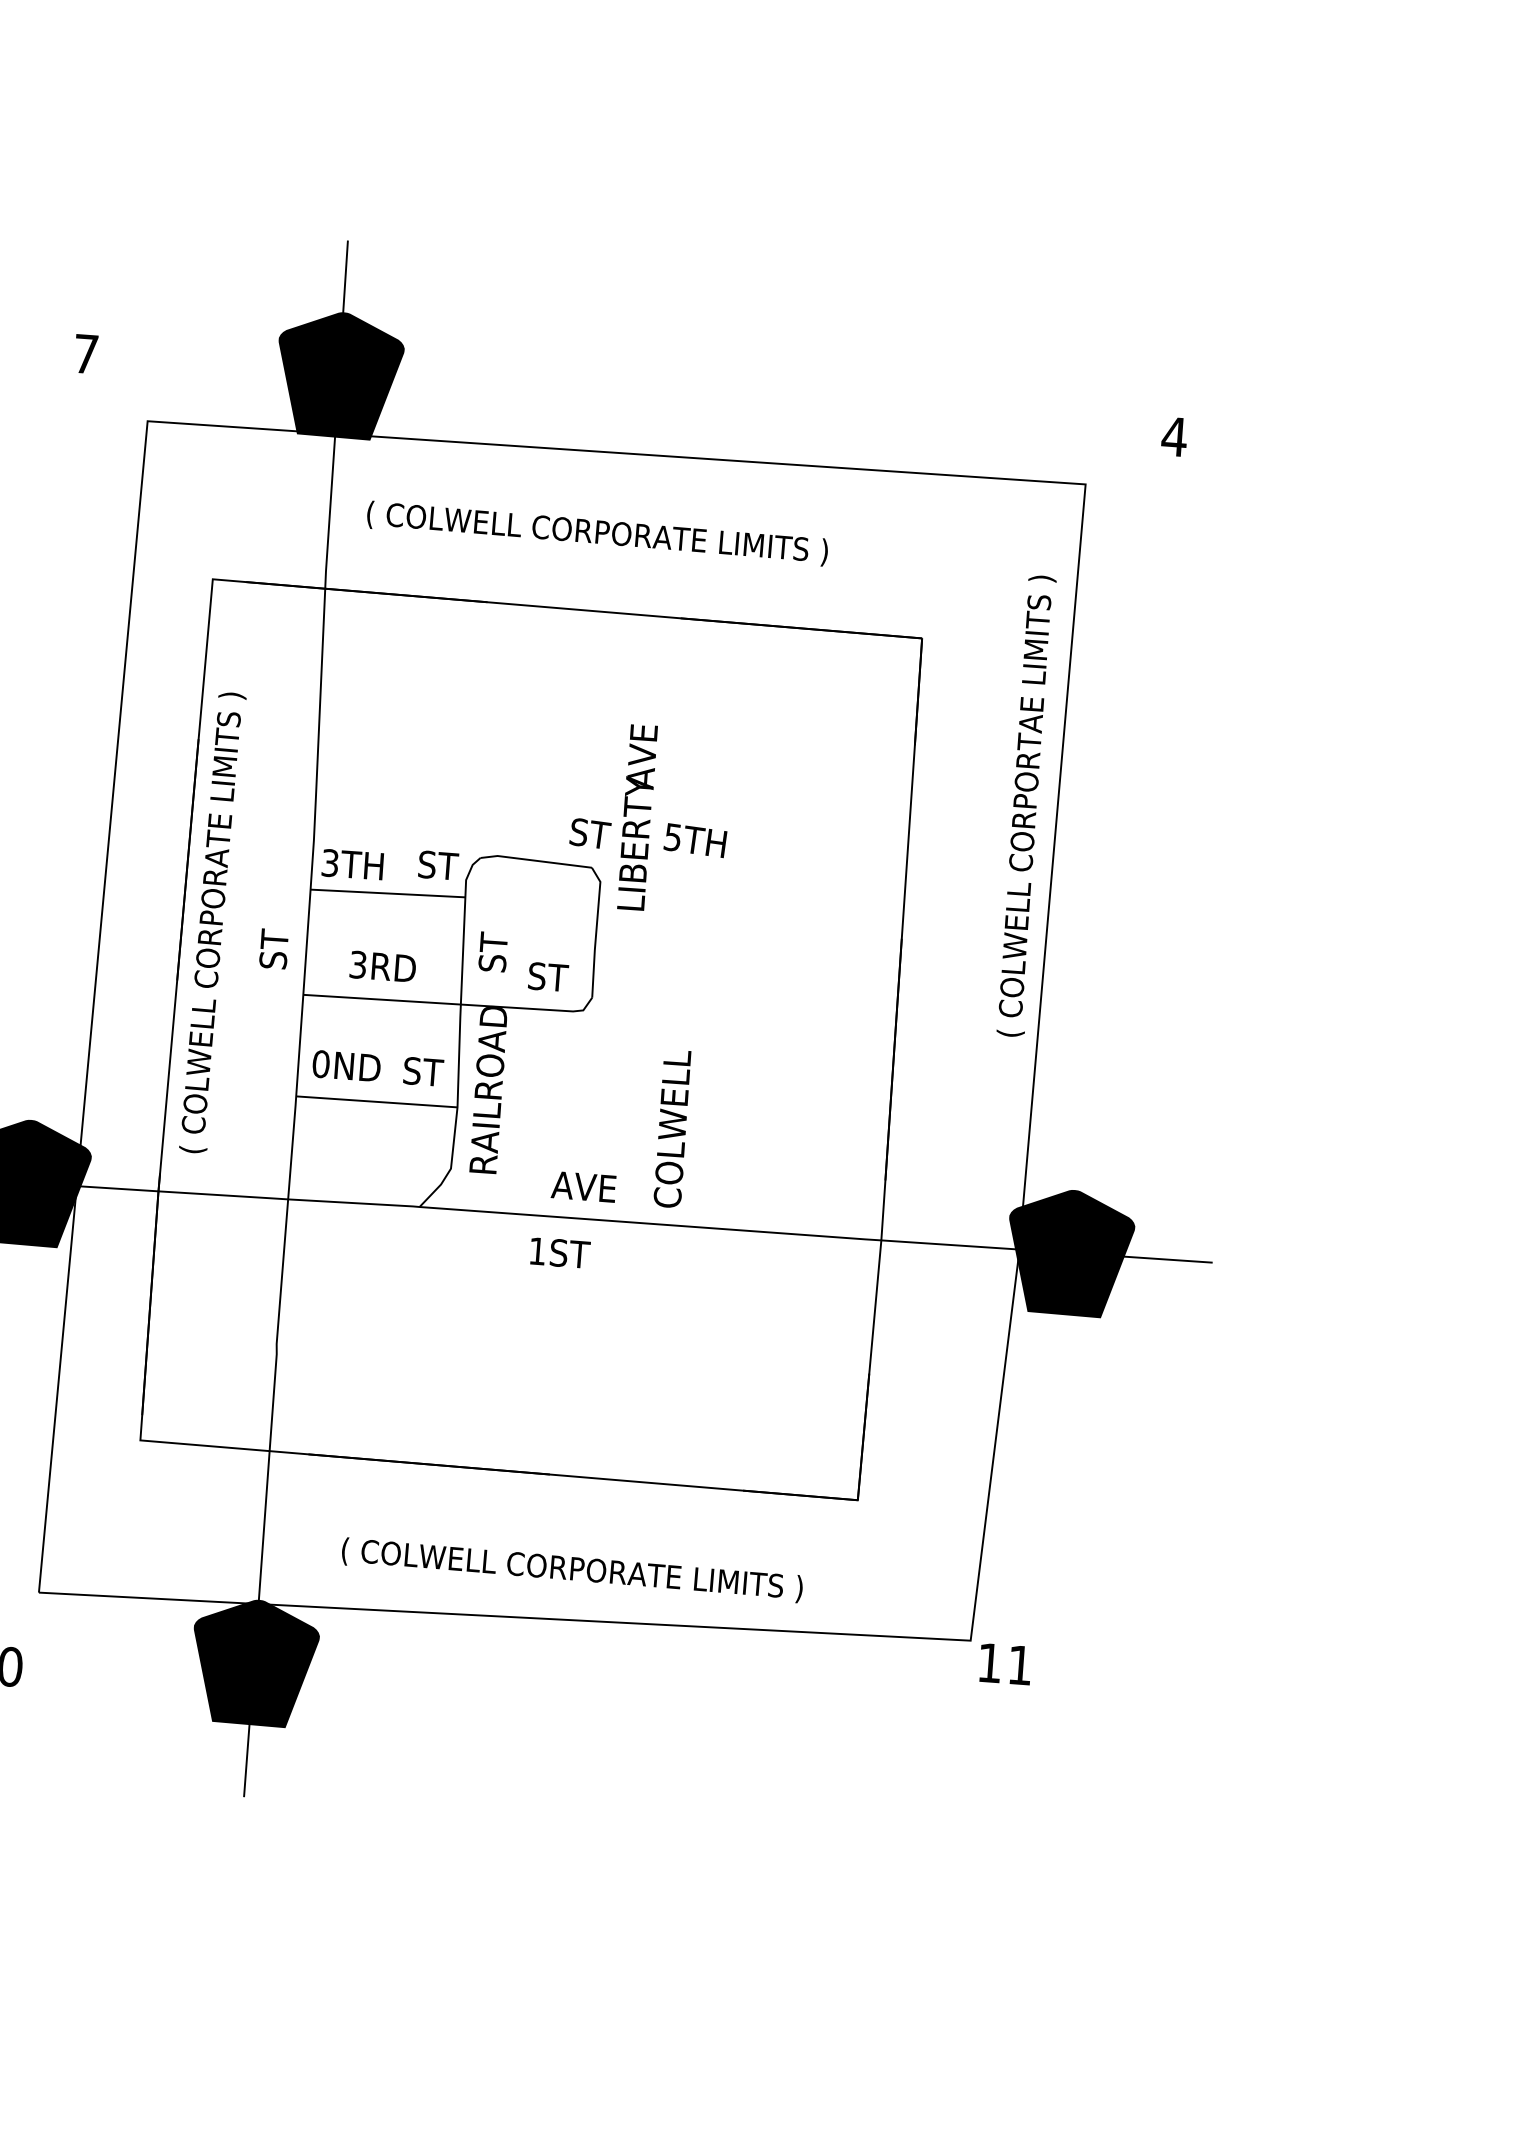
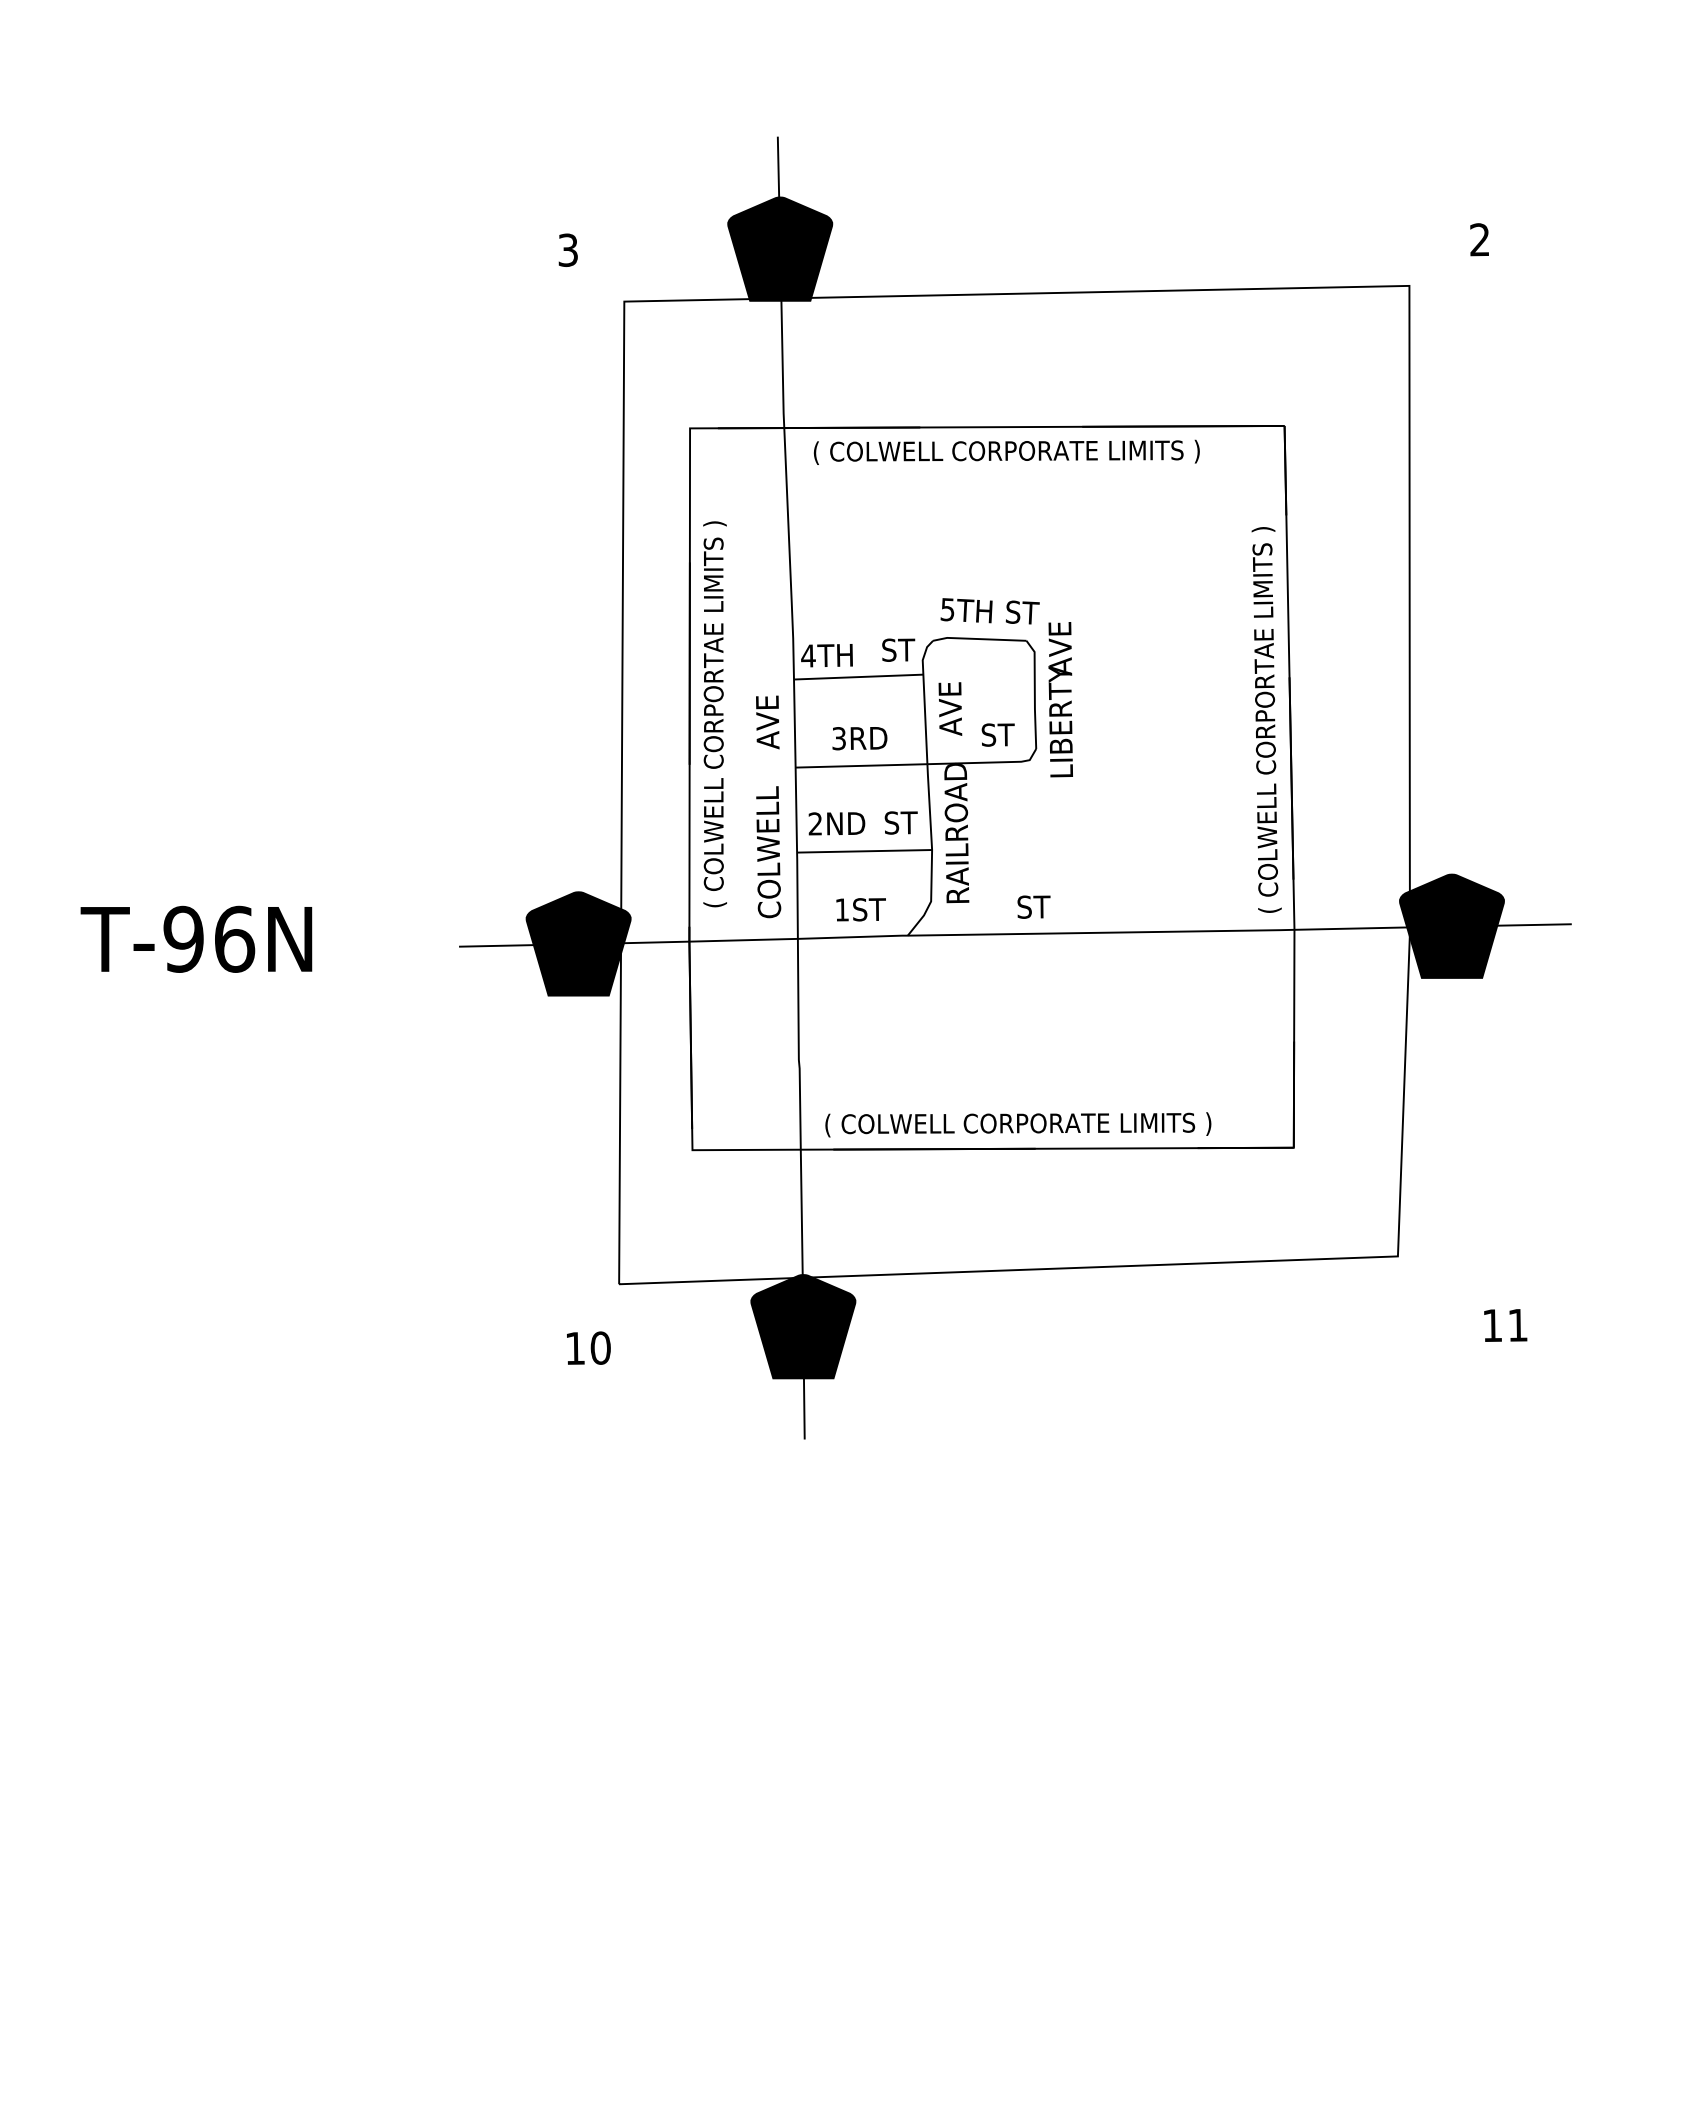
text: (85, 354) -> (567, 250), 7 -> 3
text: (1174, 436) -> (1479, 239), 4 -> 2
text: (597, 532) -> (1006, 451), moved
text: (1026, 805) -> (1266, 719), moved
text: (637, 817) -> (1060, 699), moved
text: (695, 840) -> (966, 610), moved
text: (217, 849) -> (713, 652), ( COLWELL CORPORATE LIMITS ) -> ( COLWELL CORPORTAE LIMITS )
text: (330, 862) -> (808, 655), 3TH -> 4TH
text: (274, 938) -> (767, 722), ST -> AVE
text: (494, 940) -> (950, 708), ST -> AVE
text: (321, 1063) -> (815, 823), 0ND -> 2ND
text: (672, 1129) -> (768, 852), moved
text: (583, 1186) -> (1042, 906), AVE -> ST
text: (559, 1252) -> (860, 909), moved
text: (572, 1569) -> (1018, 1124), moved
text: (1005, 1664) -> (1505, 1325), moved

